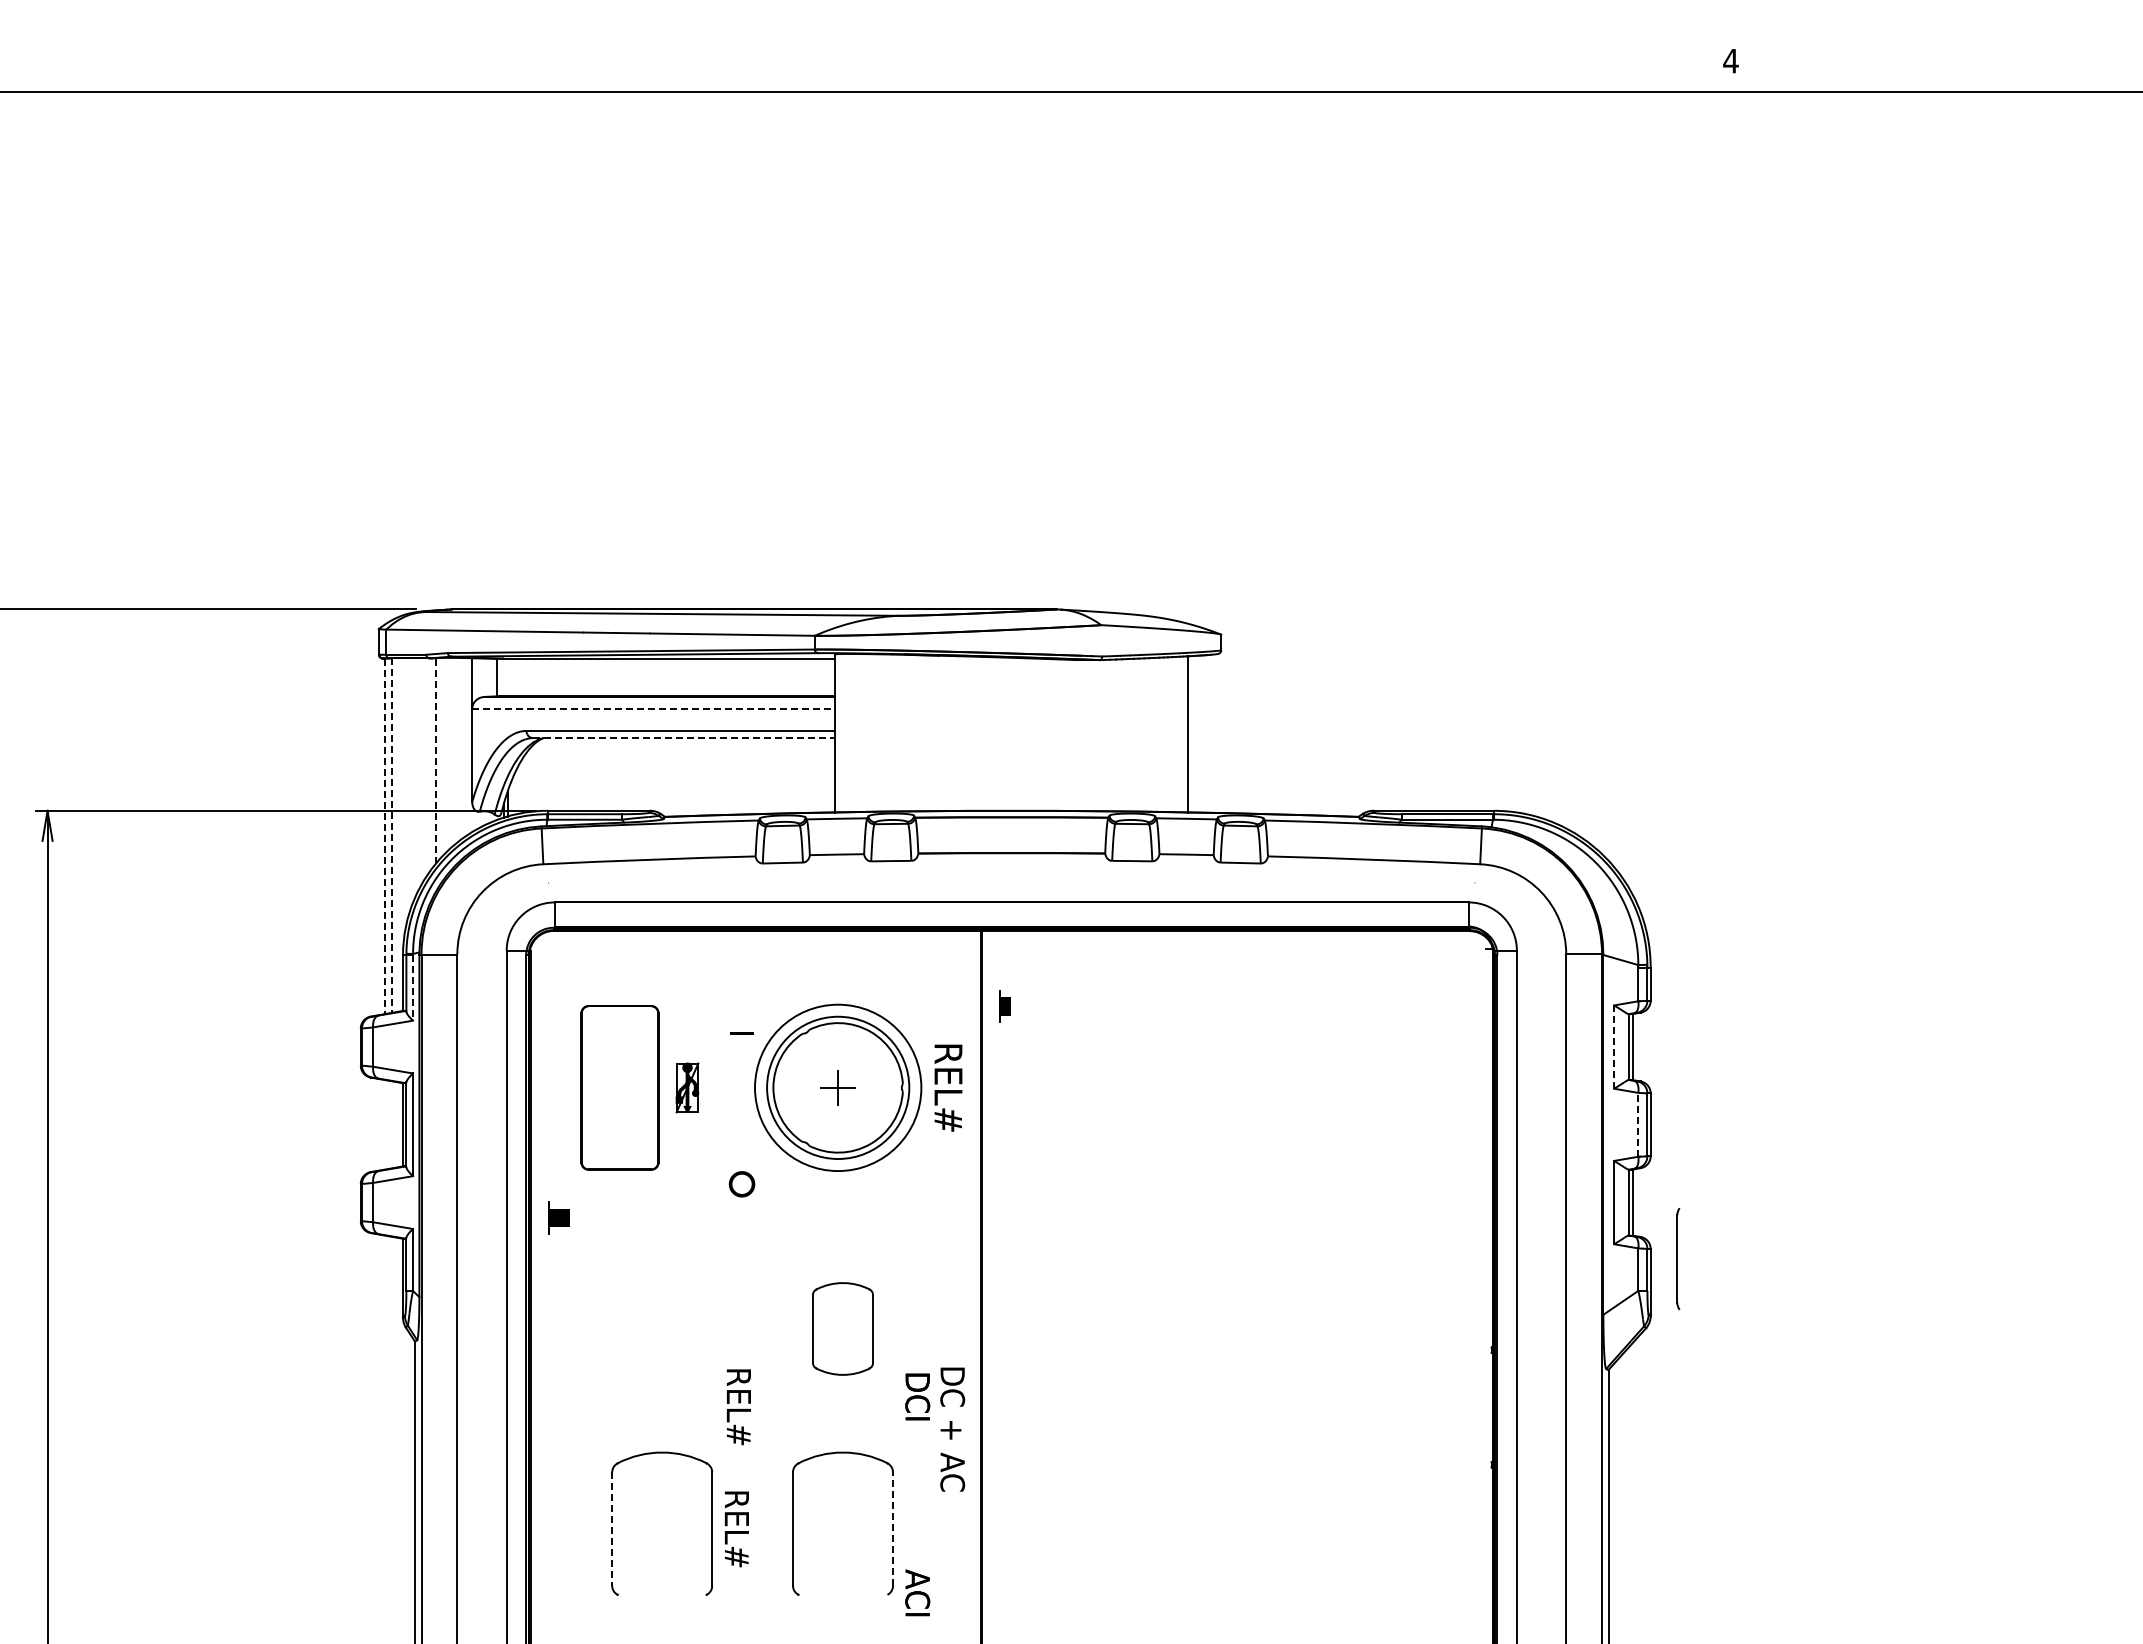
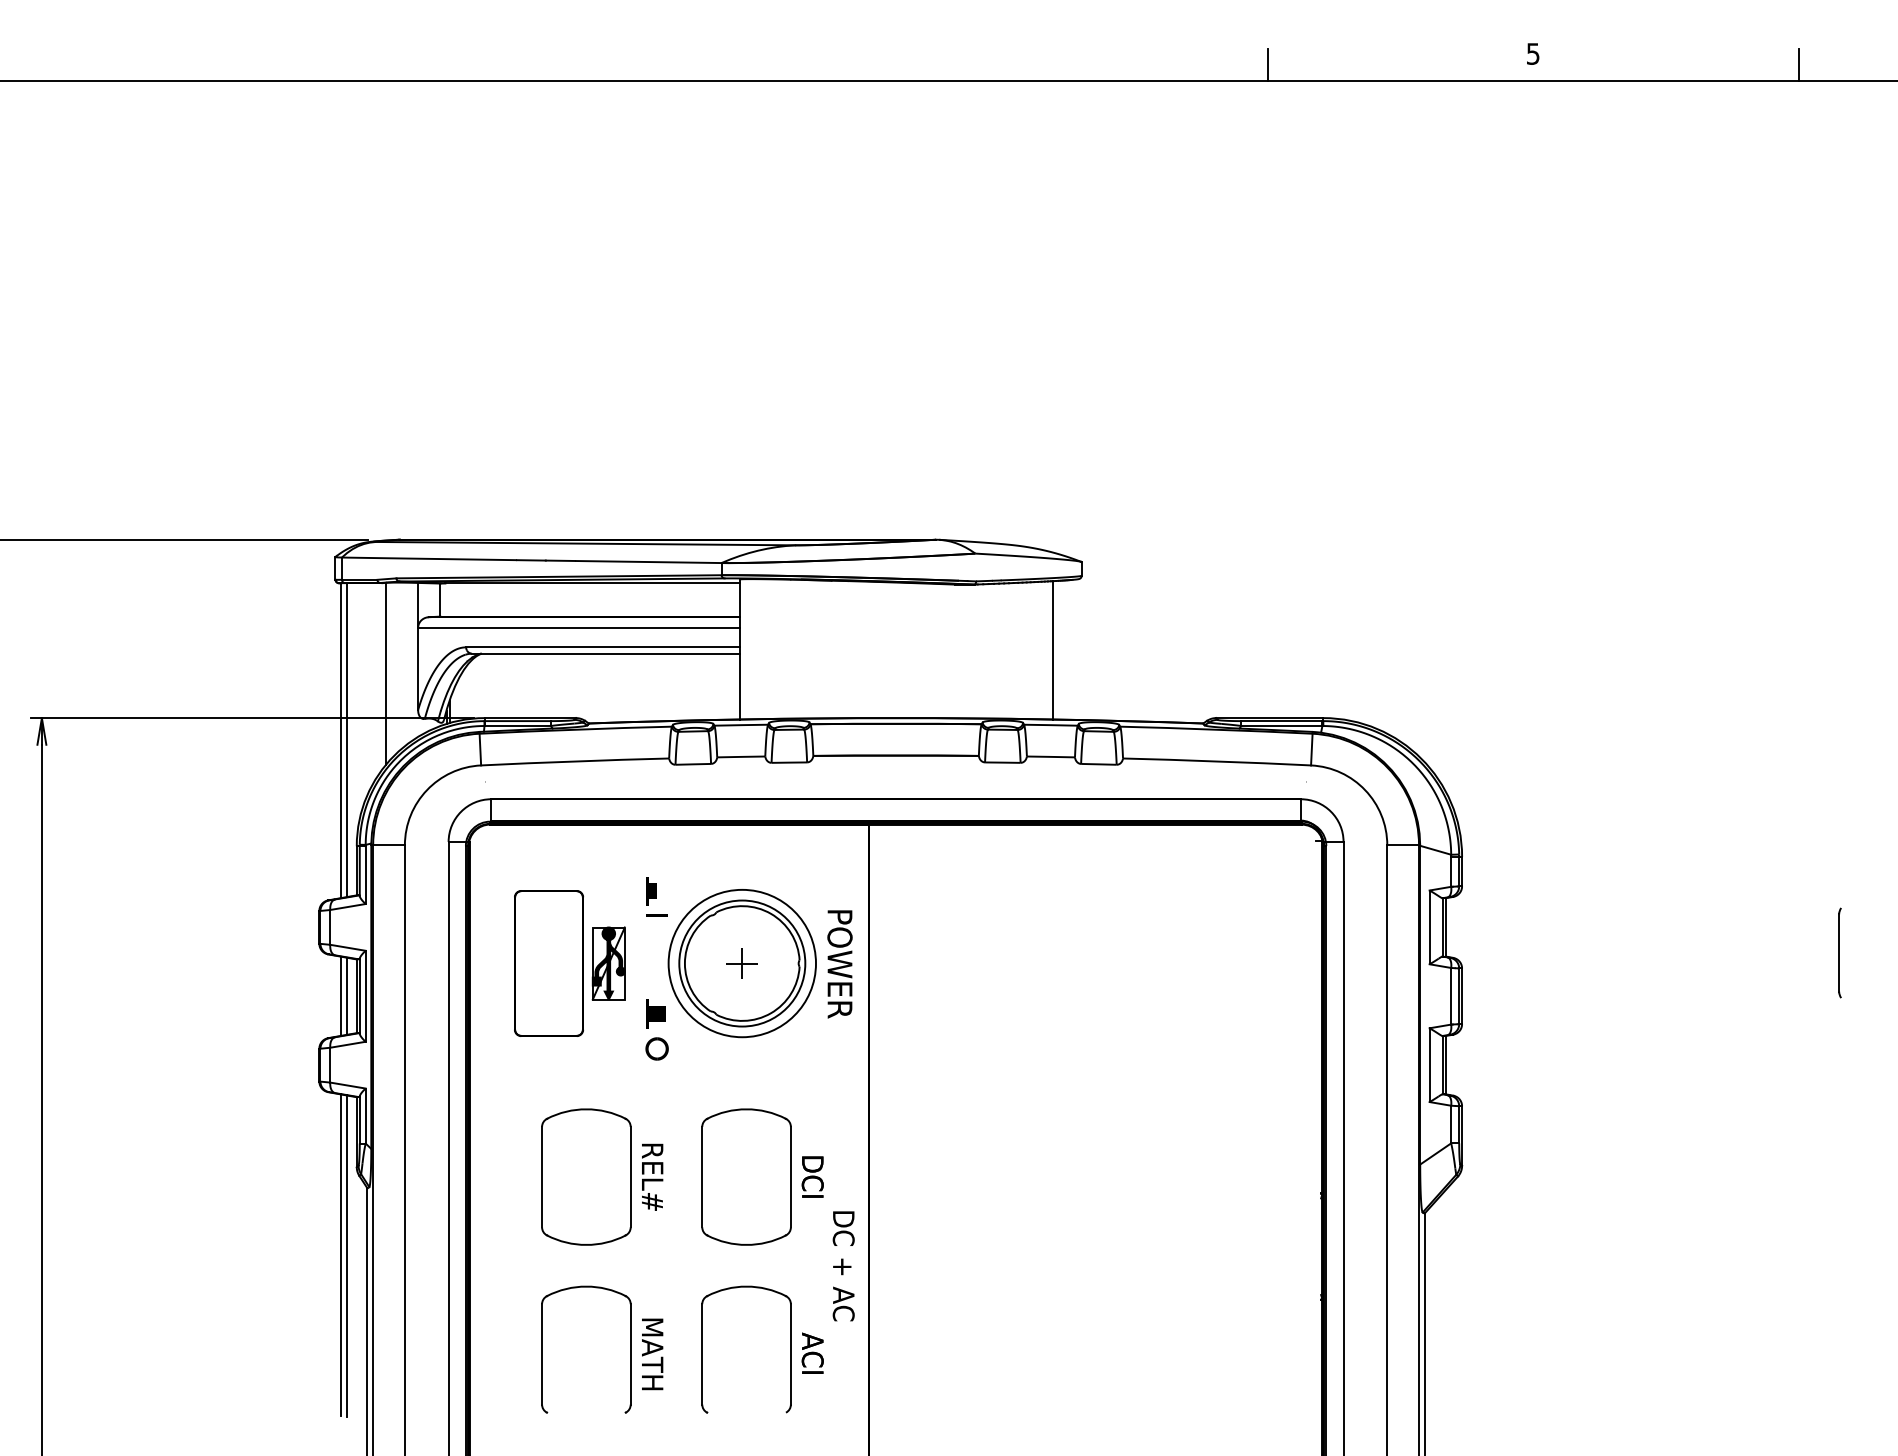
text: (1730, 61) -> (1532, 54), 4 -> 5
line: (1431, 73) -> (1267, 64), added
line: (2030, 73) -> (1798, 64), added
line: (654, 709) -> (579, 628), dashed -> solid
line: (684, 738) -> (606, 654), dashed -> solid
line: (436, 760) -> (386, 673), dashed -> solid
line: (384, 836) -> (340, 740), dashed -> solid
line: (392, 836) -> (347, 740), dashed -> solid
line: (413, 988) -> (366, 875), dashed -> solid
part: (1004, 1006) -> (651, 891), moved
line: (1614, 1047) -> (1430, 927), dashed -> solid
part: (687, 1087) -> (608, 963), size x1.67
text: (948, 1088) -> (840, 964), REL# -> POWER
line: (384, 1124) -> (340, 995), added
line: (392, 1124) -> (347, 995), added
line: (1638, 1124) -> (1451, 995), dashed -> solid
part: (558, 1217) -> (655, 1013), moved
part: (1678, 1258) -> (1840, 952), moved
part: (662, 1328) -> (586, 1176), added
part: (842, 1328) -> (746, 1176), size x1.67
text: (917, 1396) -> (812, 1176), moved
text: (738, 1407) -> (652, 1177), moved
line: (384, 1416) -> (340, 1254), added
line: (392, 1417) -> (347, 1255), added
text: (736, 1528) -> (652, 1353), REL# -> MATH
line: (612, 1529) -> (542, 1354), dashed -> solid
line: (893, 1529) -> (791, 1354), dashed -> solid
text: (917, 1592) -> (812, 1353), moved

